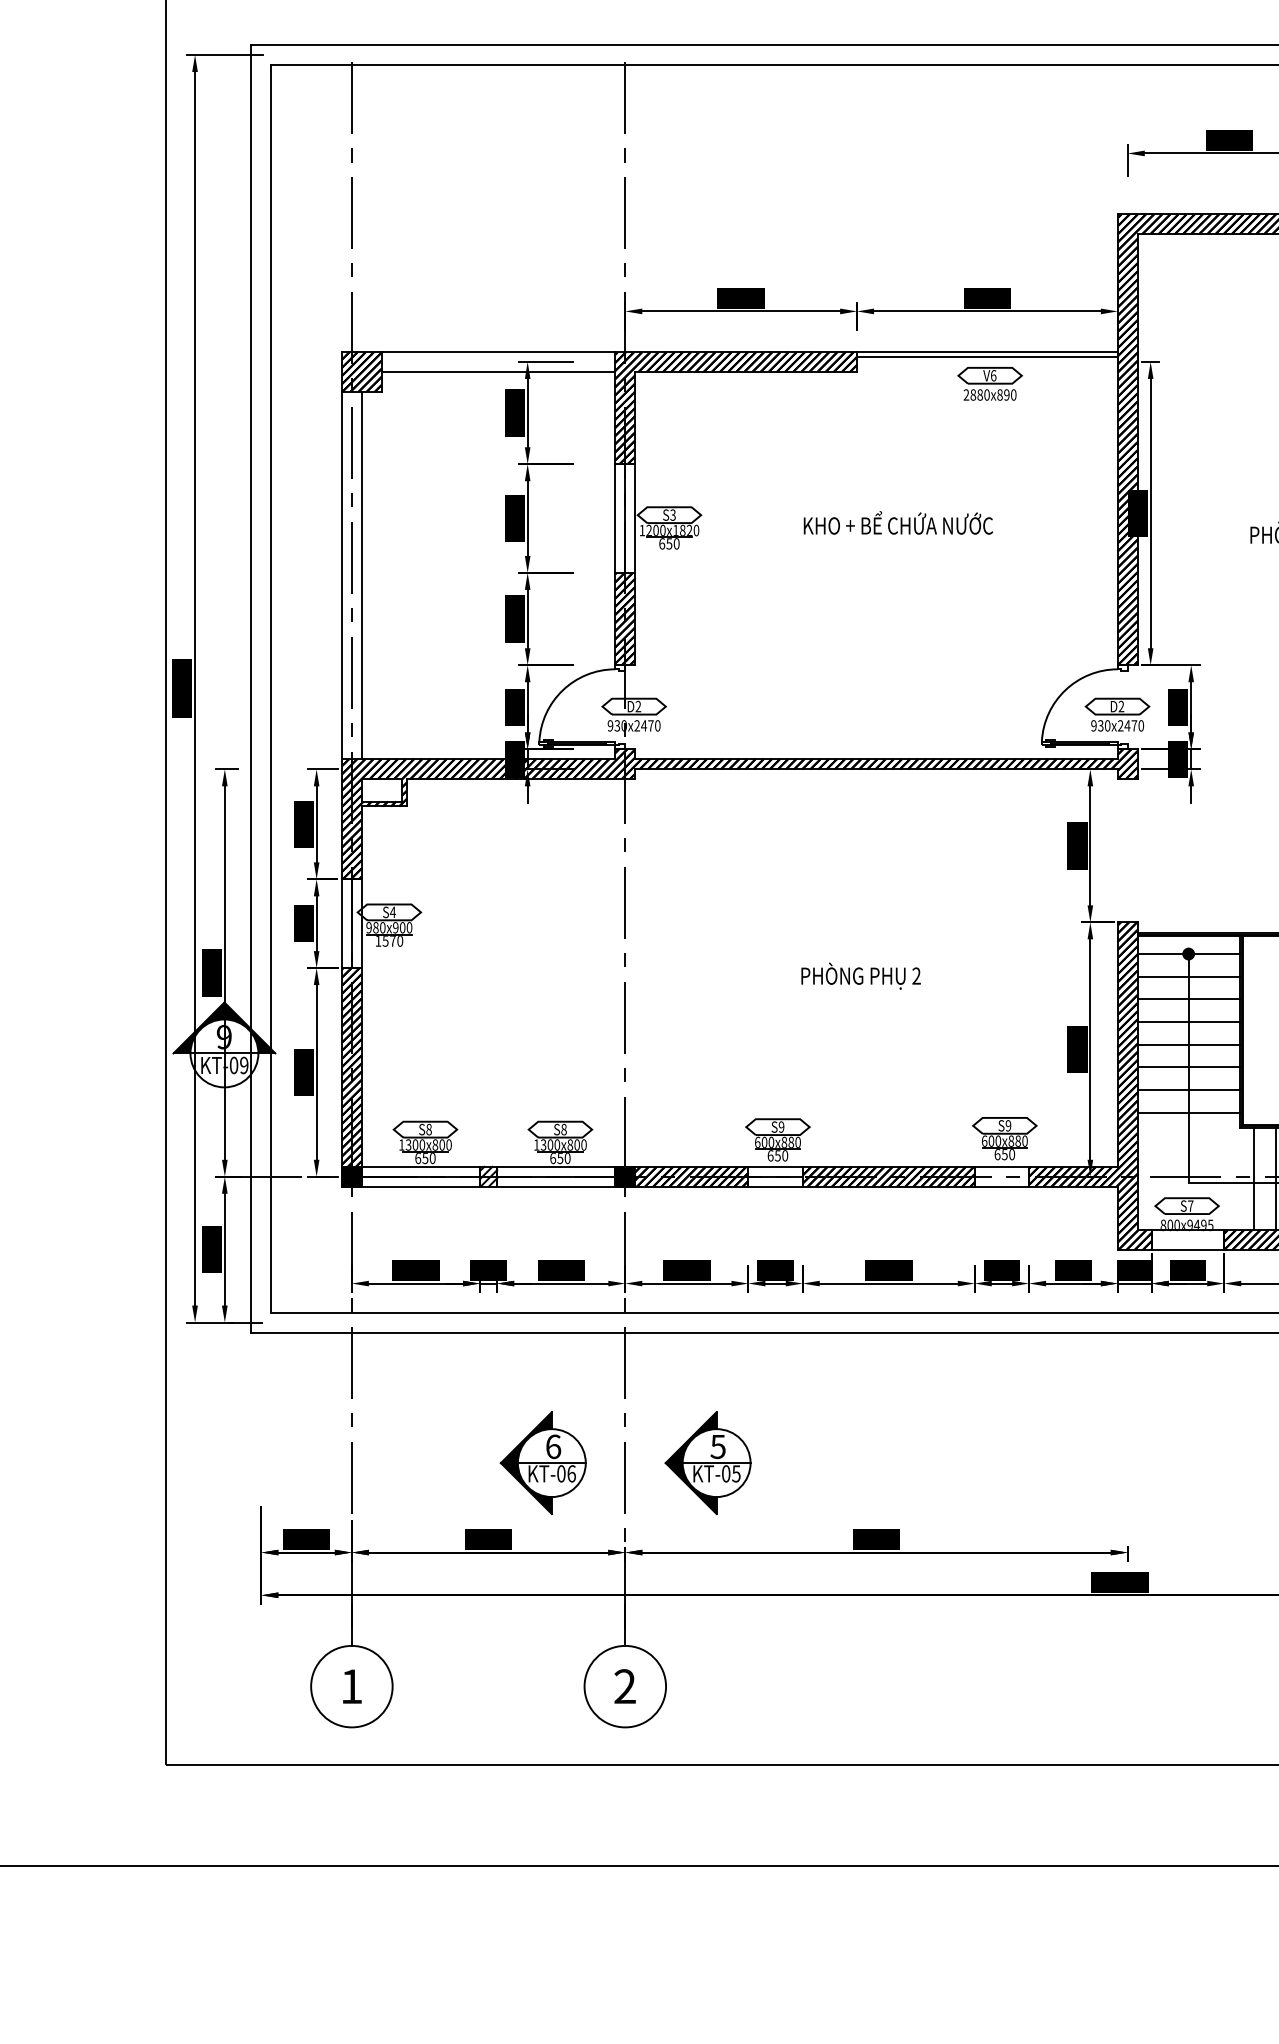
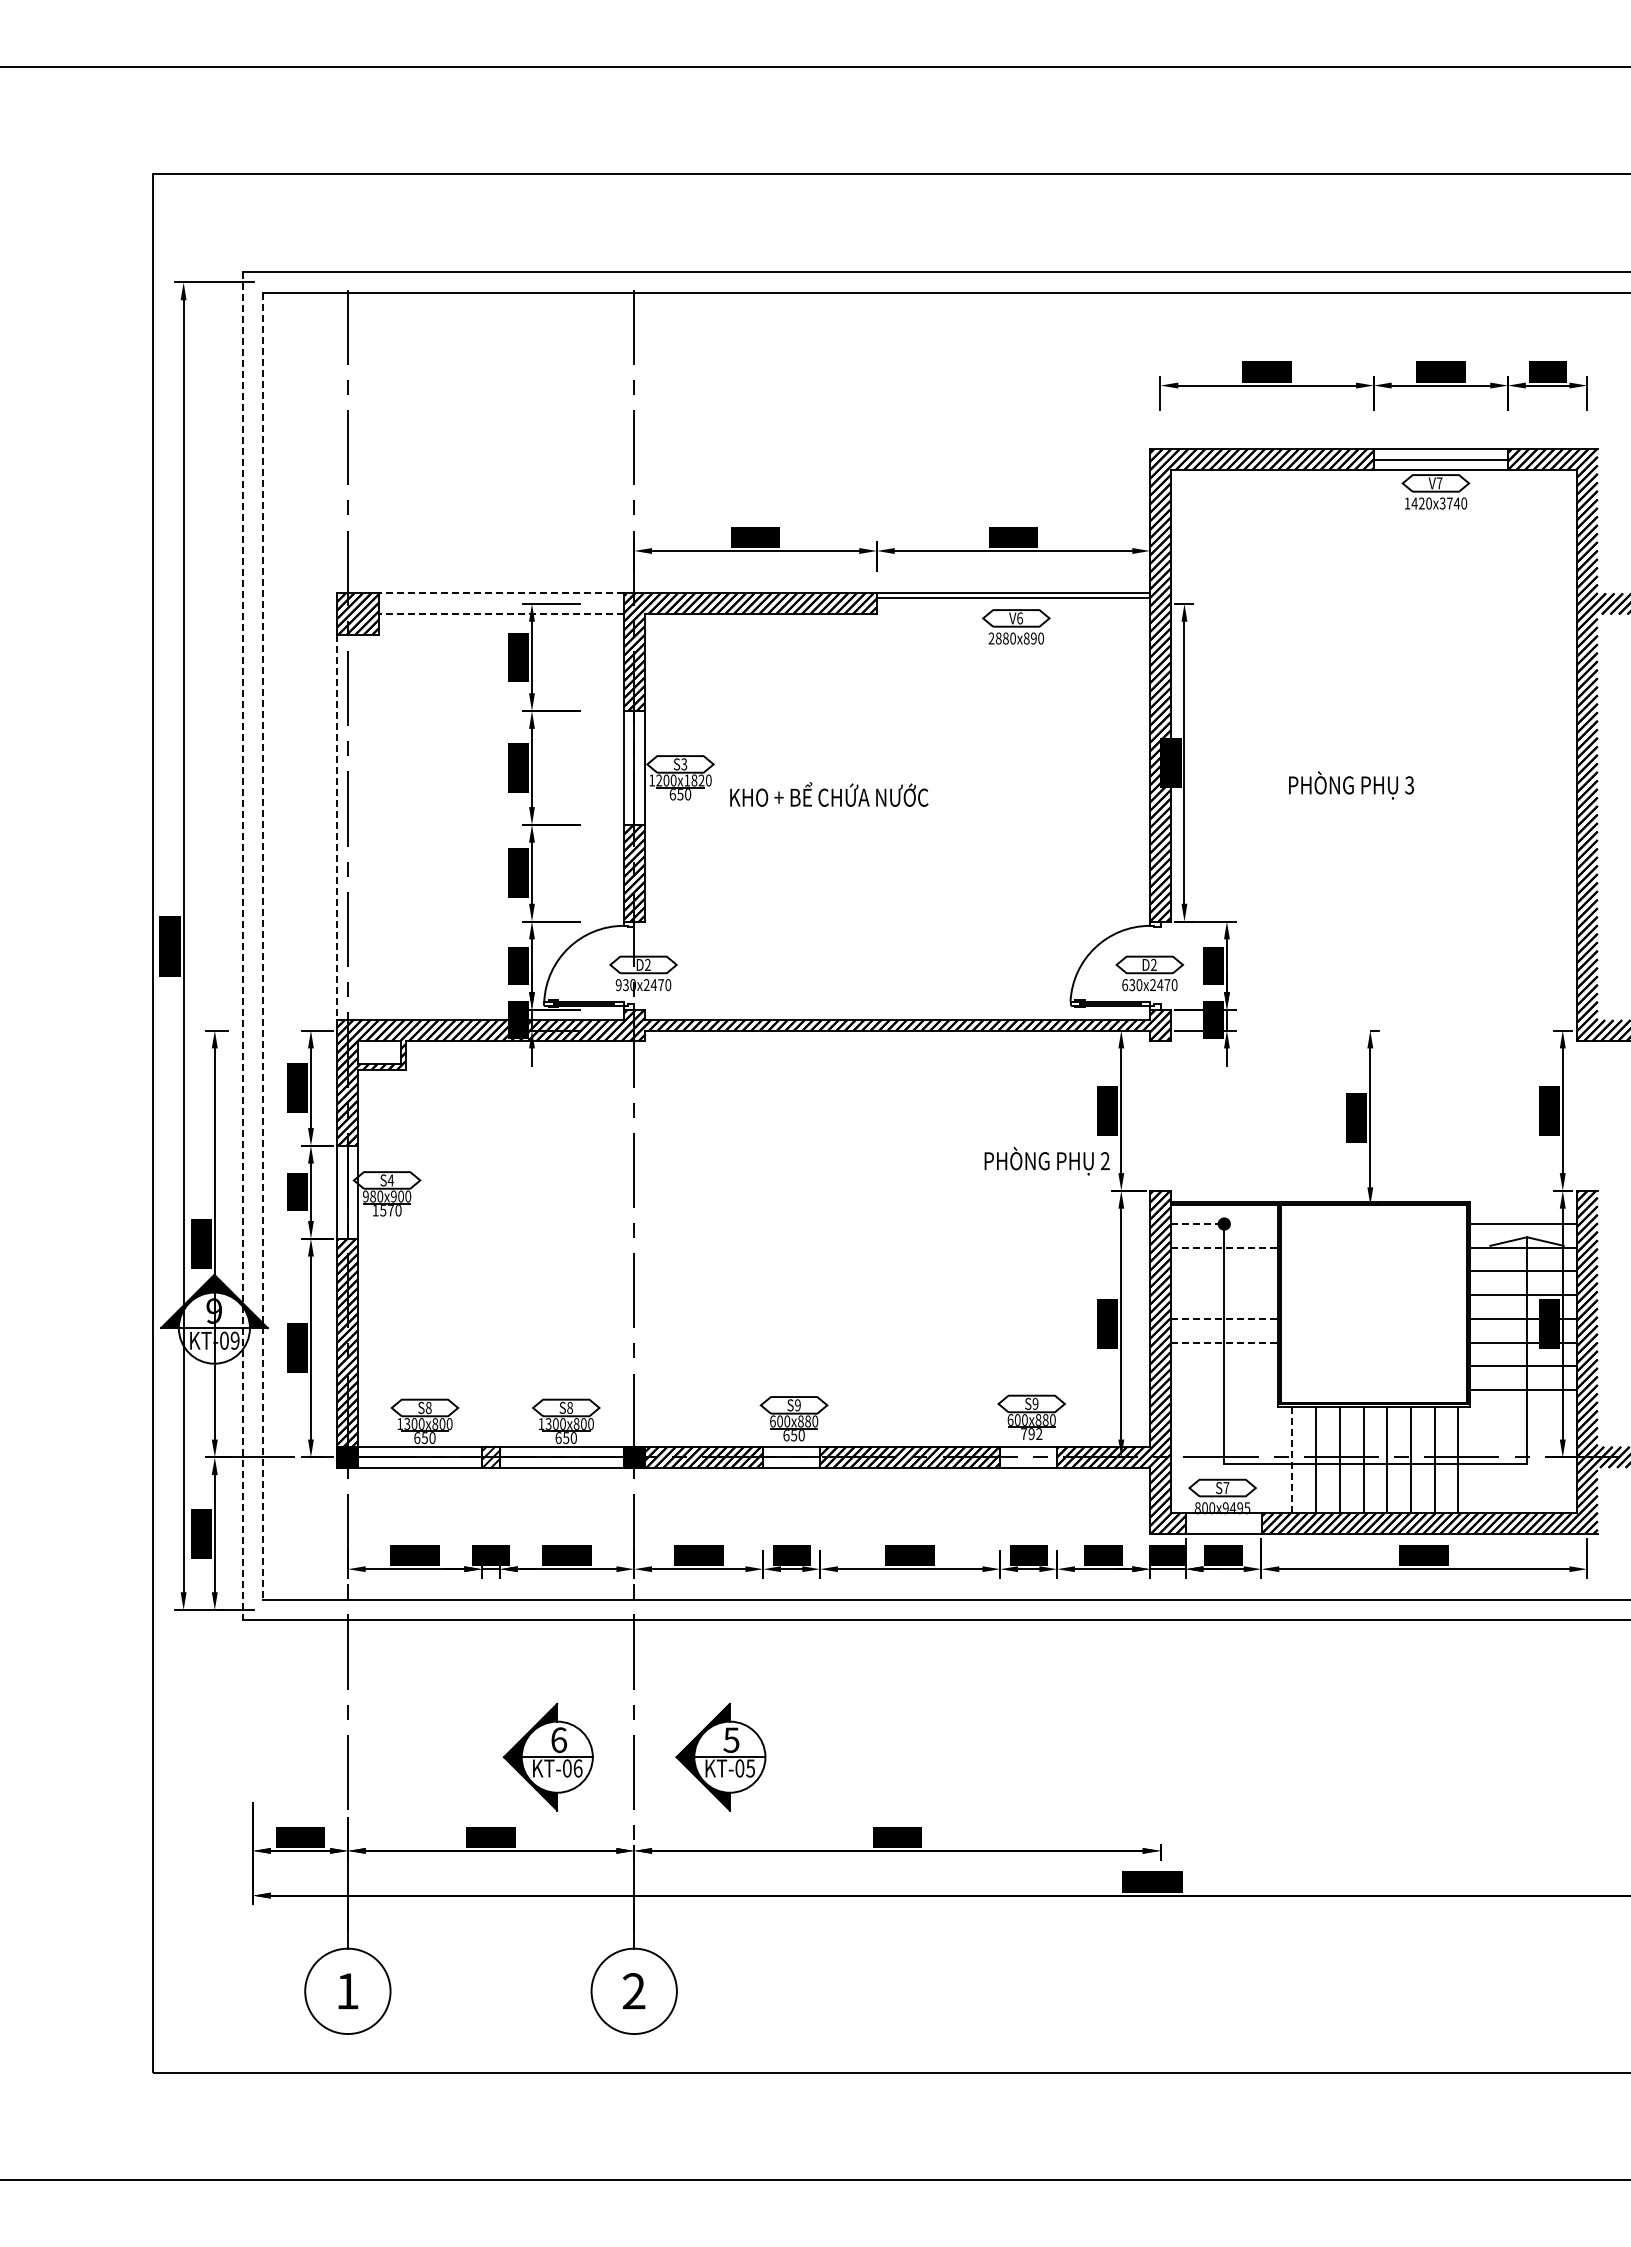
line: (498, 351) -> (501, 593), solid -> dashed
line: (498, 372) -> (501, 614), solid -> dashed
text: (898, 522) -> (829, 794), moved
line: (362, 575) -> (358, 827), removed
line: (341, 576) -> (337, 828), solid -> dashed
line: (251, 689) -> (242, 946), solid -> dashed
line: (271, 689) -> (263, 946), solid -> dashed
text: (1094, 726) -> (1125, 985), 930x2470 -> 630x2470
line: (1160, 954) -> (1194, 1224), solid -> dashed
line: (1216, 954) -> (1253, 1224), removed
text: (860, 975) -> (1046, 1160), moved
line: (1188, 976) -> (1224, 1247), solid -> dashed
line: (1187, 999) -> (1223, 1271), removed
line: (1187, 1022) -> (1223, 1295), removed
line: (1188, 1044) -> (1224, 1318), solid -> dashed
line: (1188, 1067) -> (1224, 1342), solid -> dashed
line: (1187, 1090) -> (1223, 1366), removed
line: (1187, 1112) -> (1223, 1390), removed
text: (1004, 1154) -> (1031, 1434), 650 -> 792
line: (1253, 1179) -> (1292, 1460), solid -> dashed

